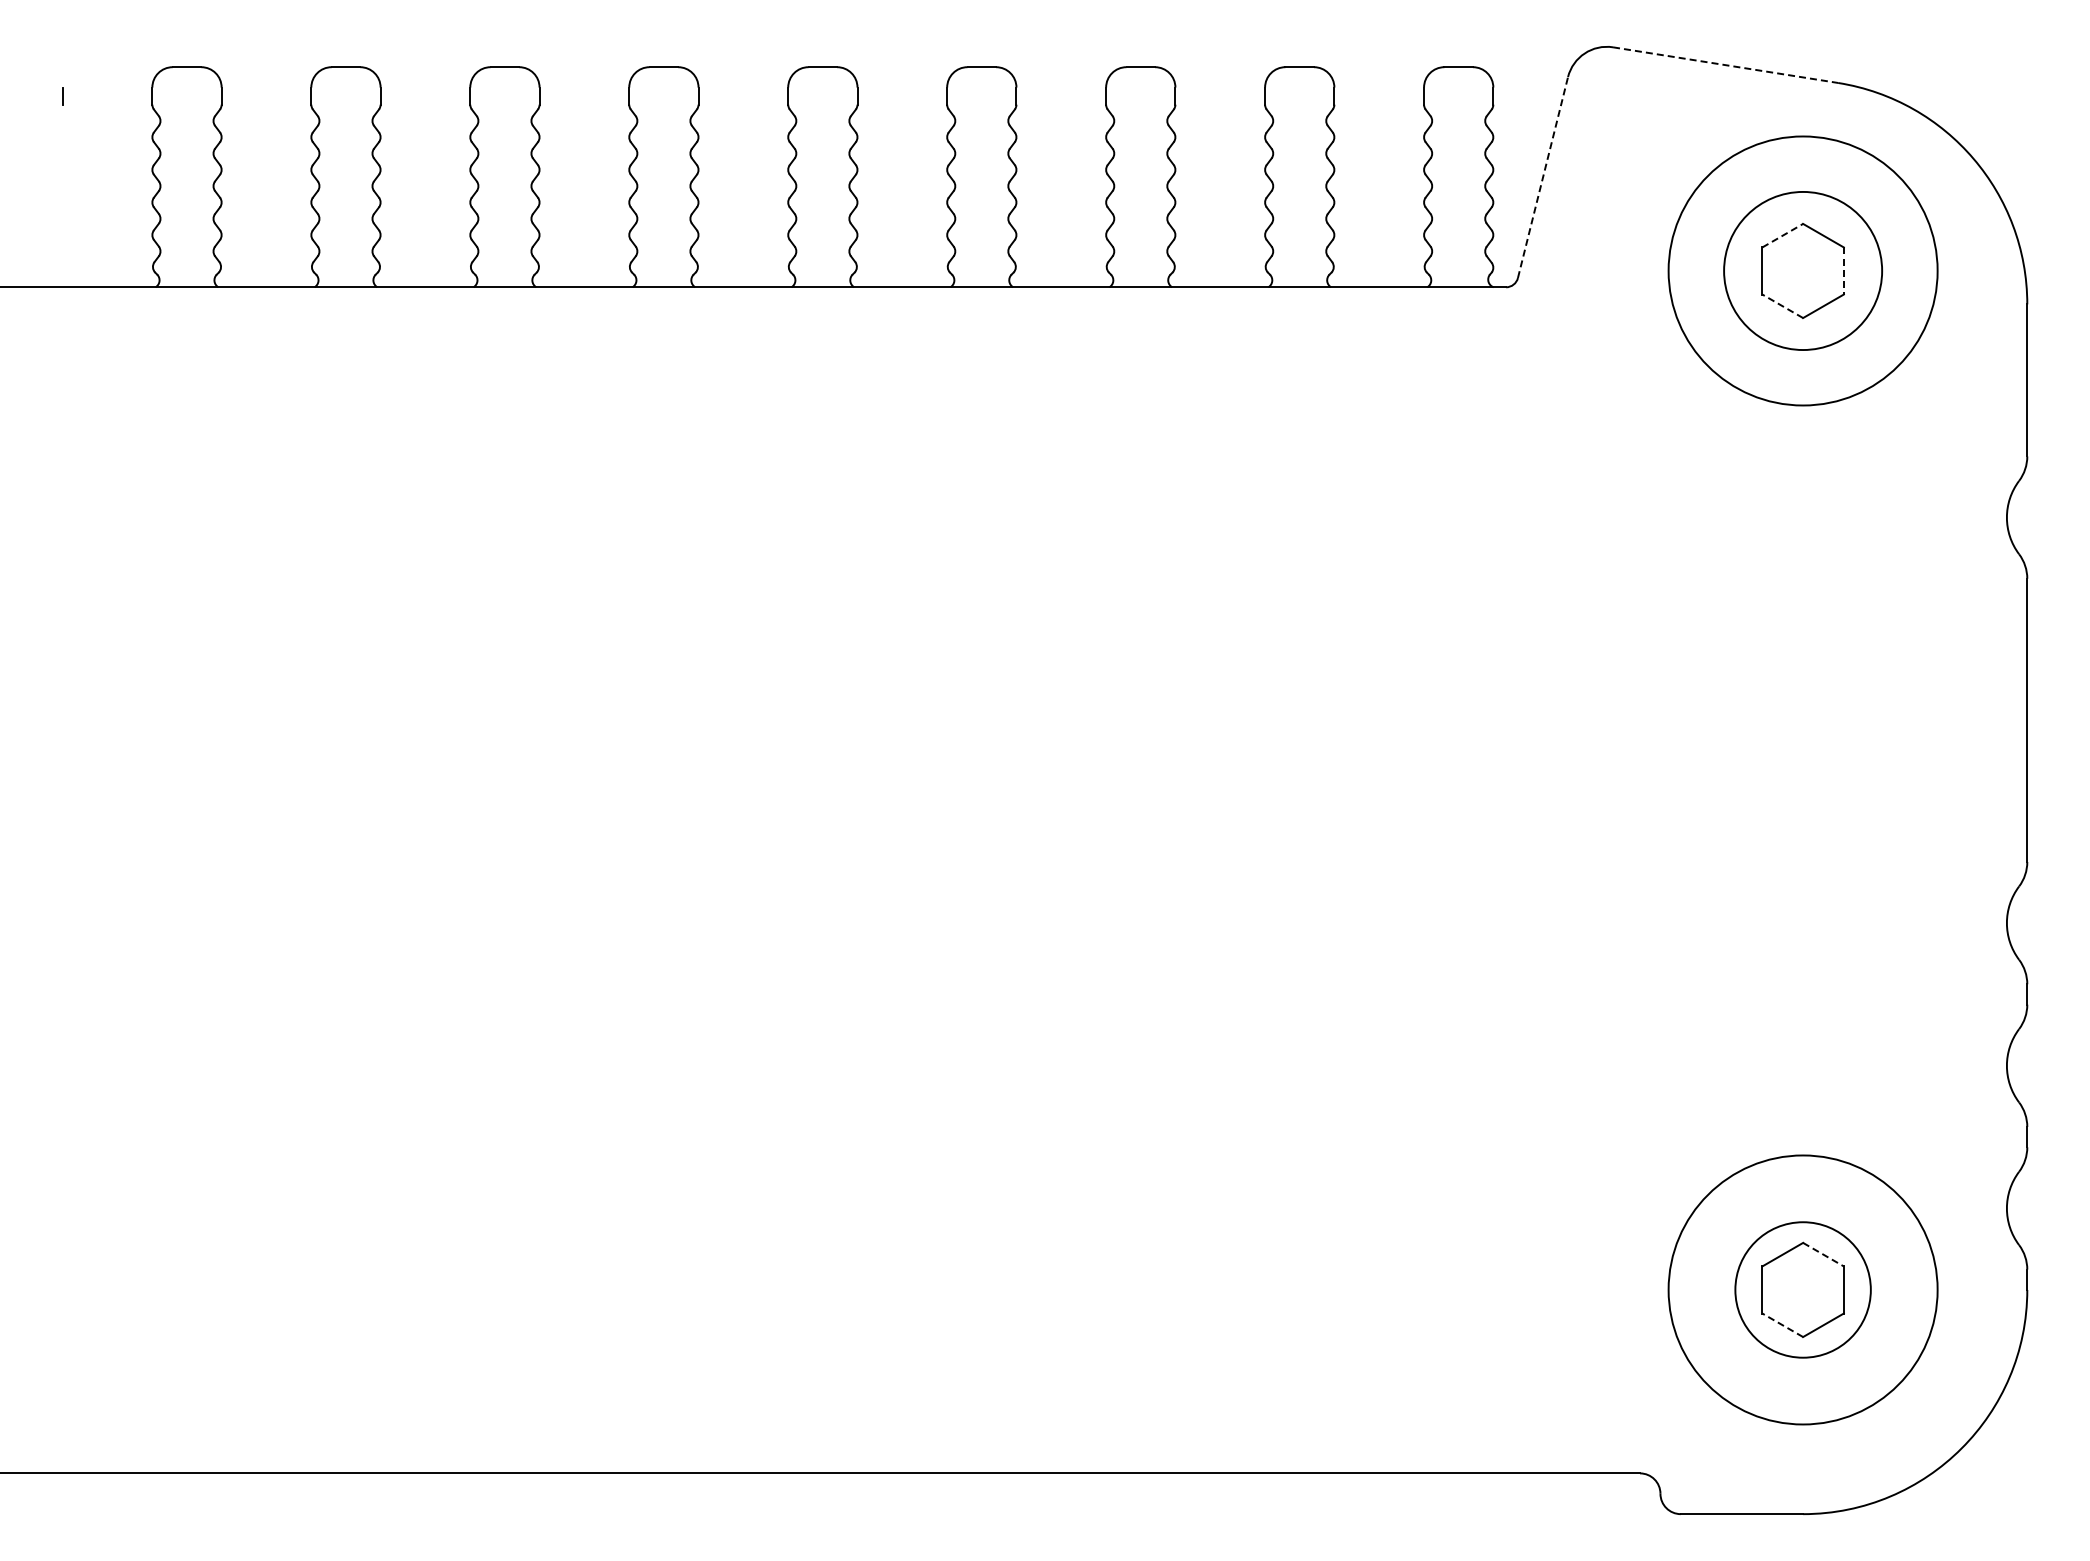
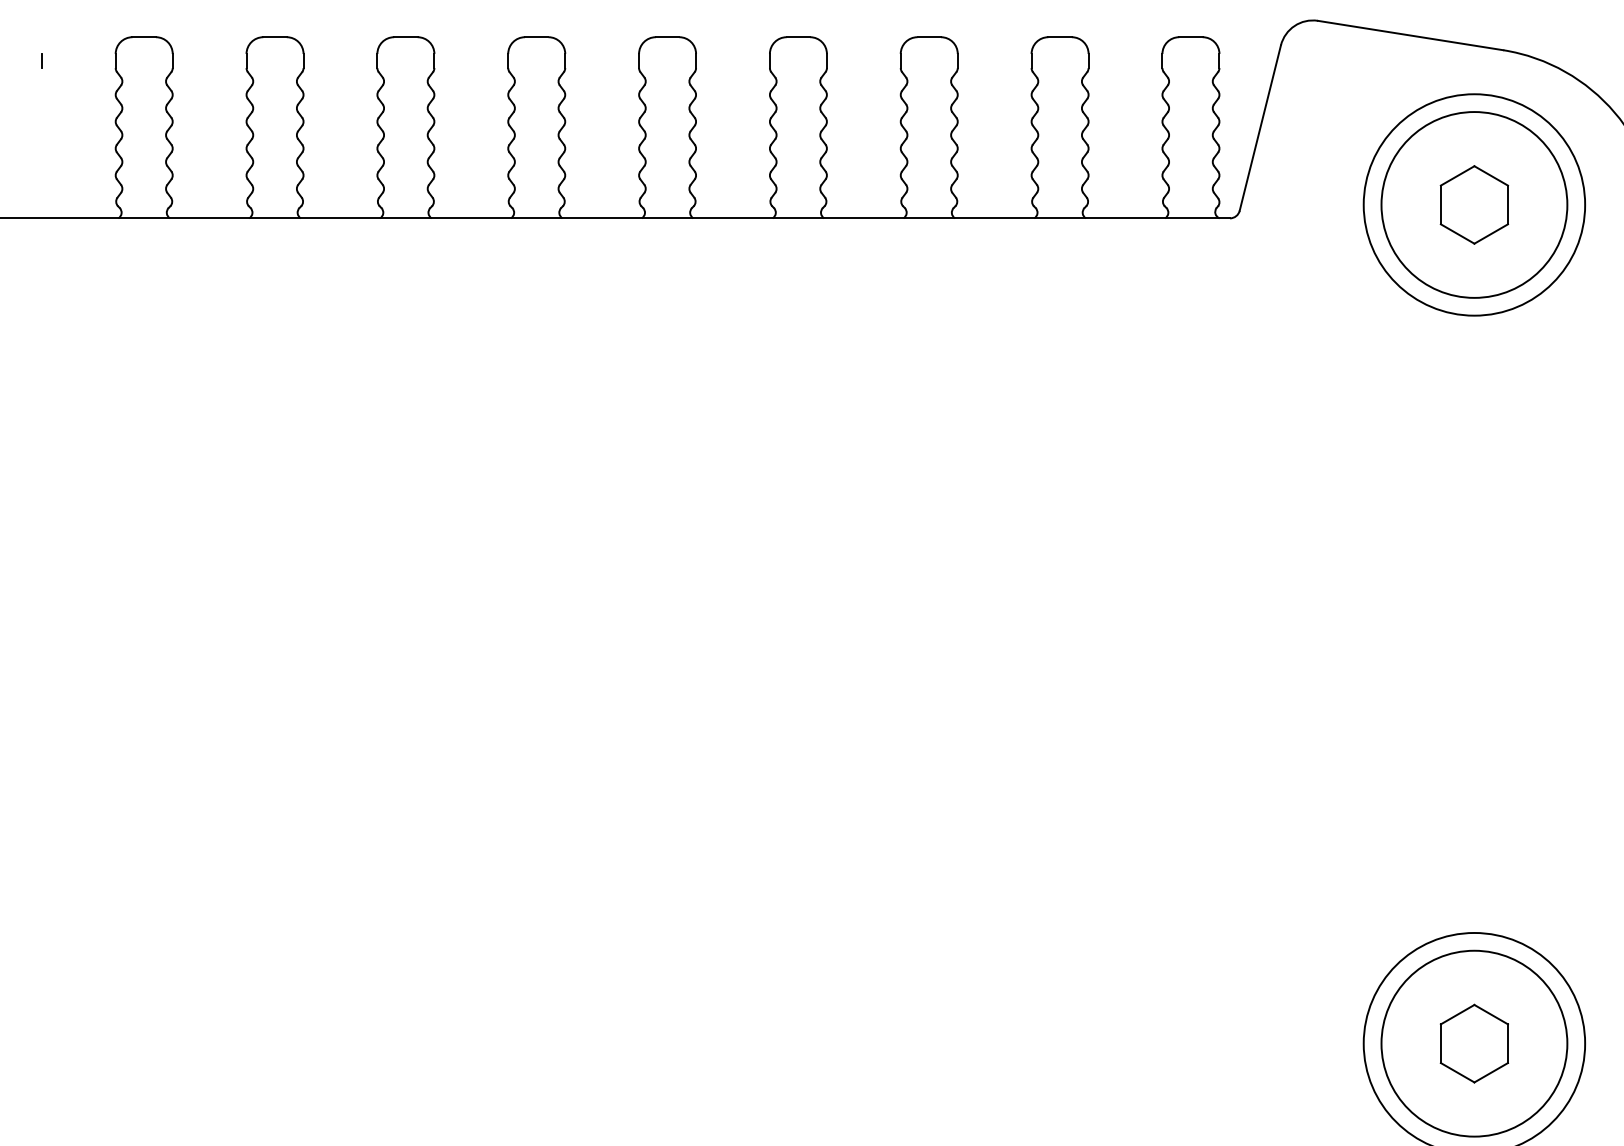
line: (1725, 65) -> (1410, 35), dashed -> solid
line: (1543, 177) -> (1260, 128), dashed -> solid
line: (1782, 235) -> (1457, 175), dashed -> solid
circle: (1803, 270) -> (1474, 204), size x1.43
line: (1843, 270) -> (1507, 204), dashed -> solid
line: (1782, 306) -> (1457, 234), dashed -> solid
line: (1823, 1254) -> (1491, 1014), dashed -> solid
circle: (1803, 1289) -> (1474, 1043), size x1.67
line: (1782, 1325) -> (1457, 1072), dashed -> solid

